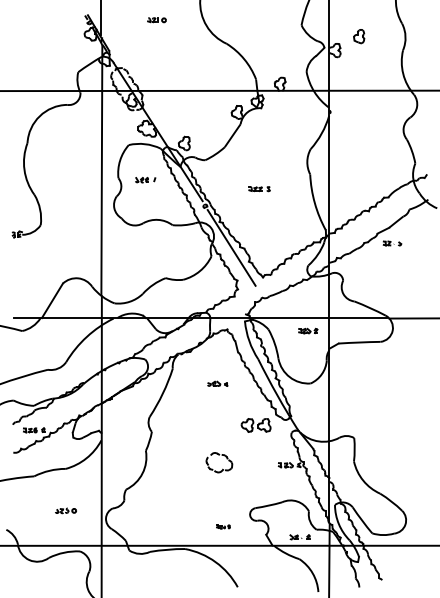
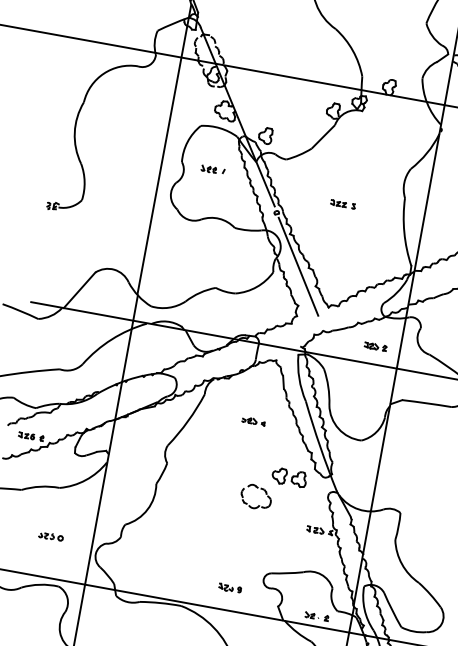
part: (308, 330) -> (376, 346), moved
part: (222, 468) -> (258, 504), moved
part: (223, 526) -> (230, 587), size x1.43

